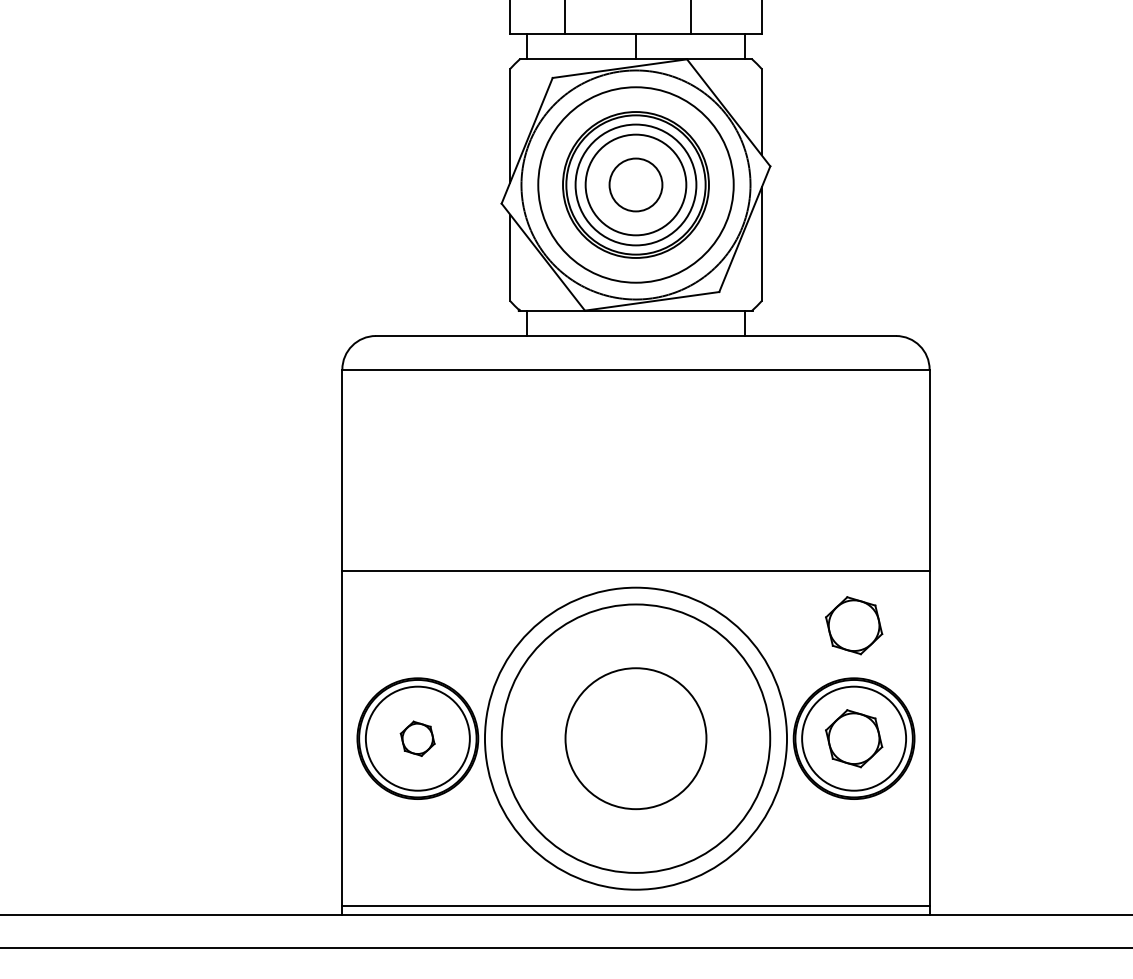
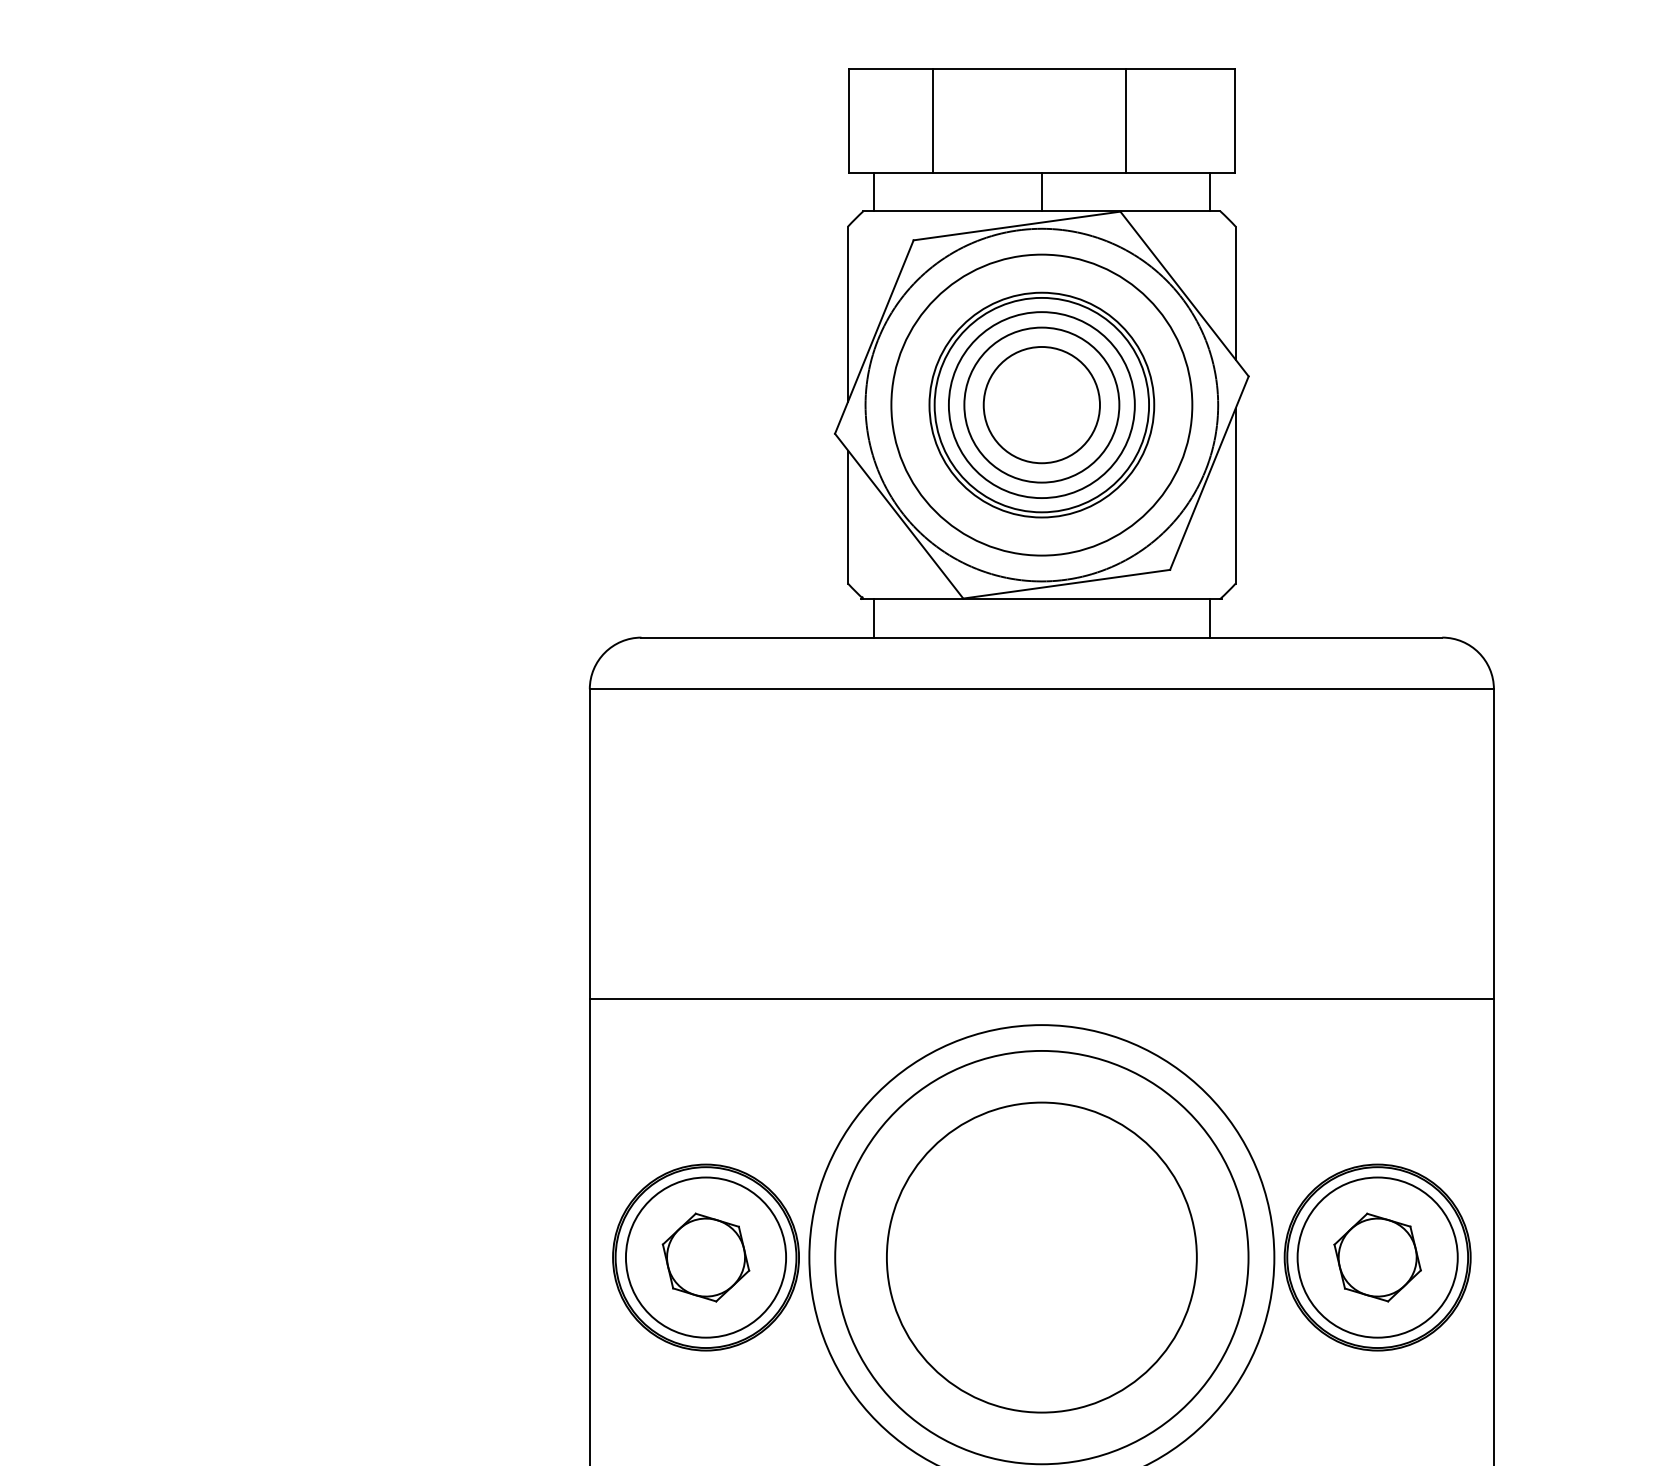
circle: (635, 184) -> (1041, 404), size x1.43
part: (854, 625) -> (1378, 1083), removed
part: (417, 738) -> (705, 1257), size x1.67
circle: (635, 738) -> (1041, 1257), size x1.43

